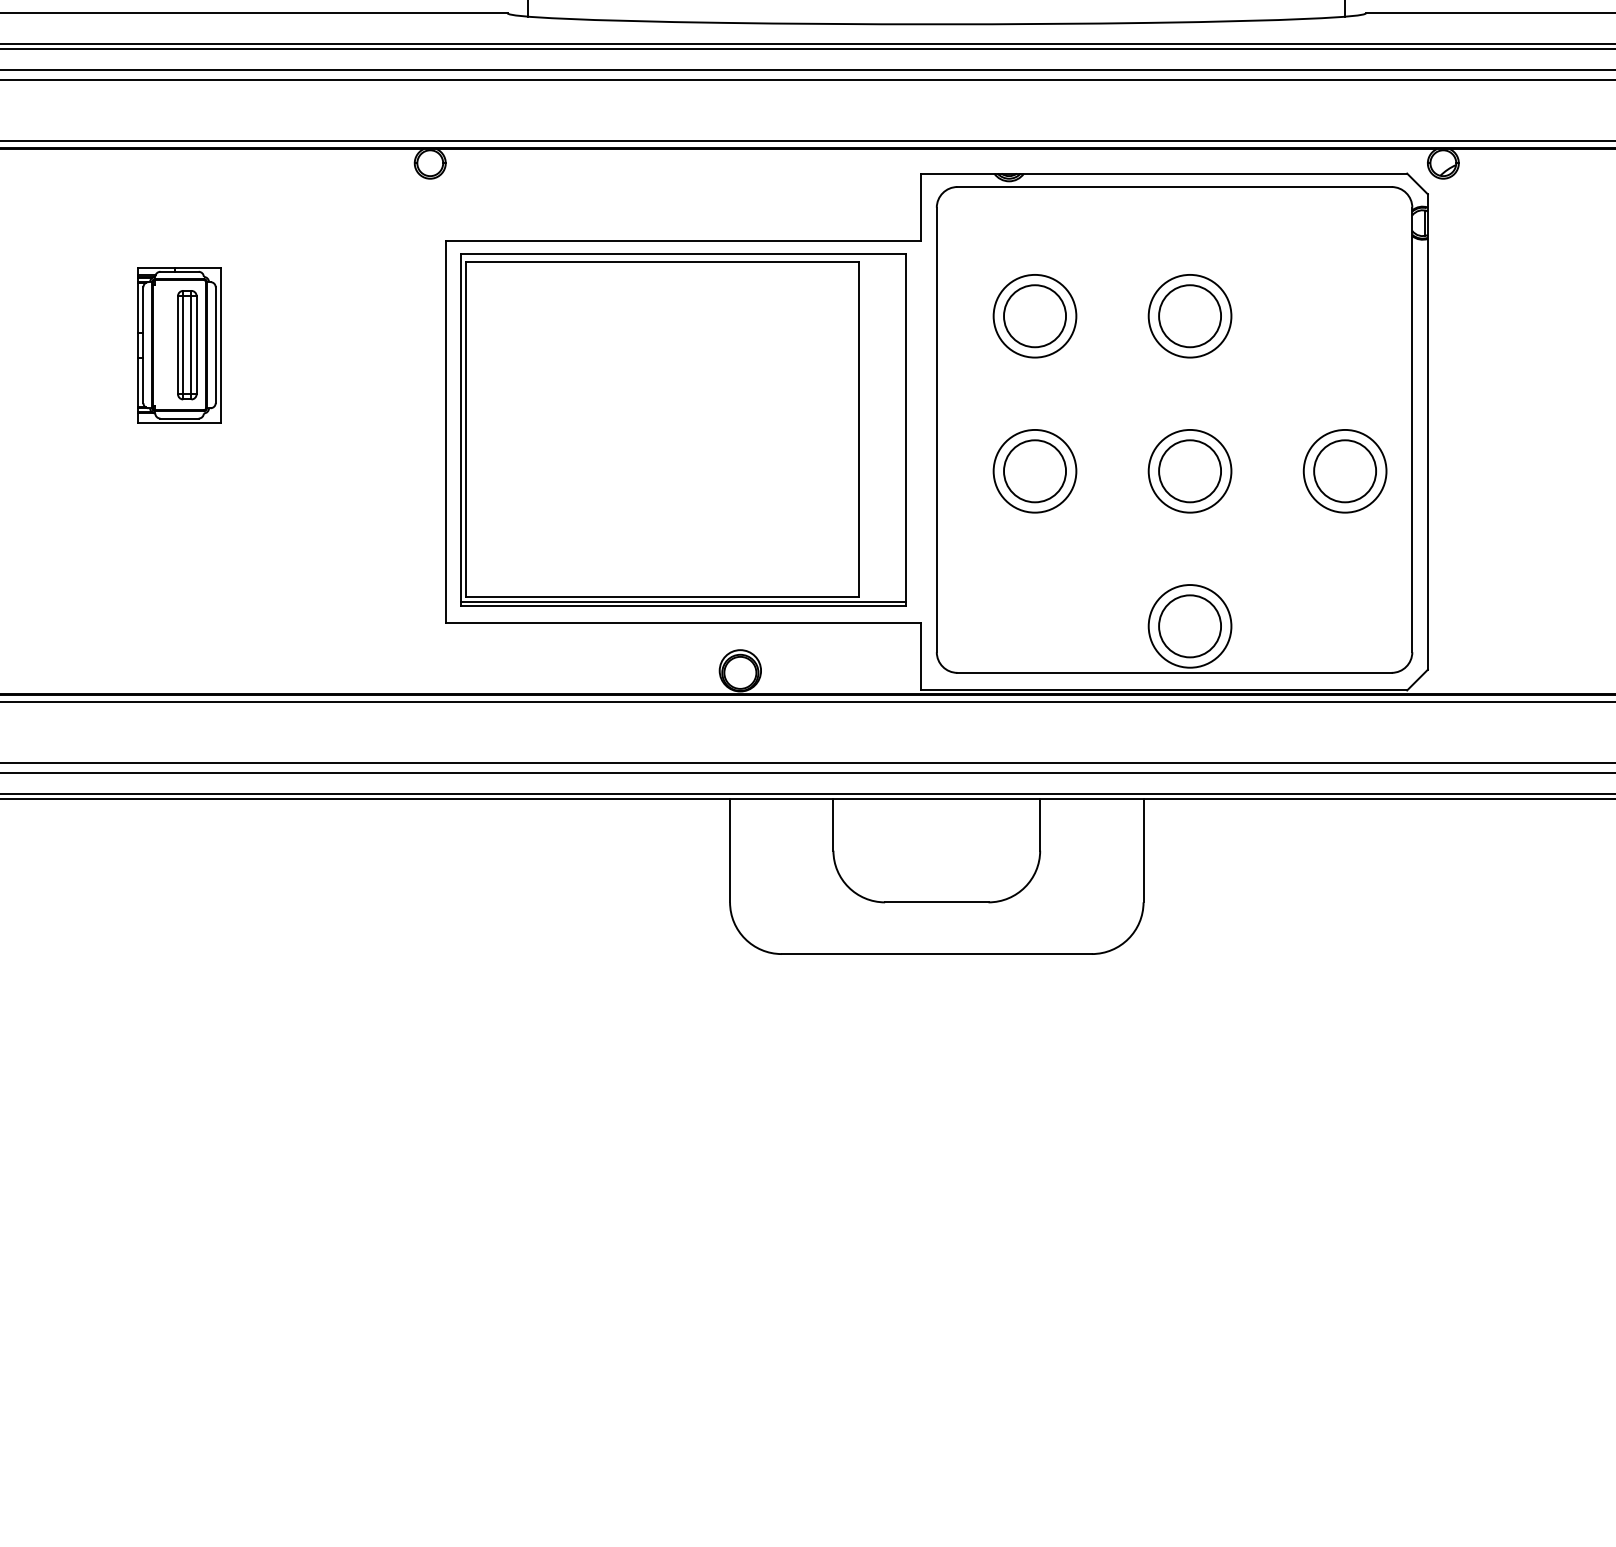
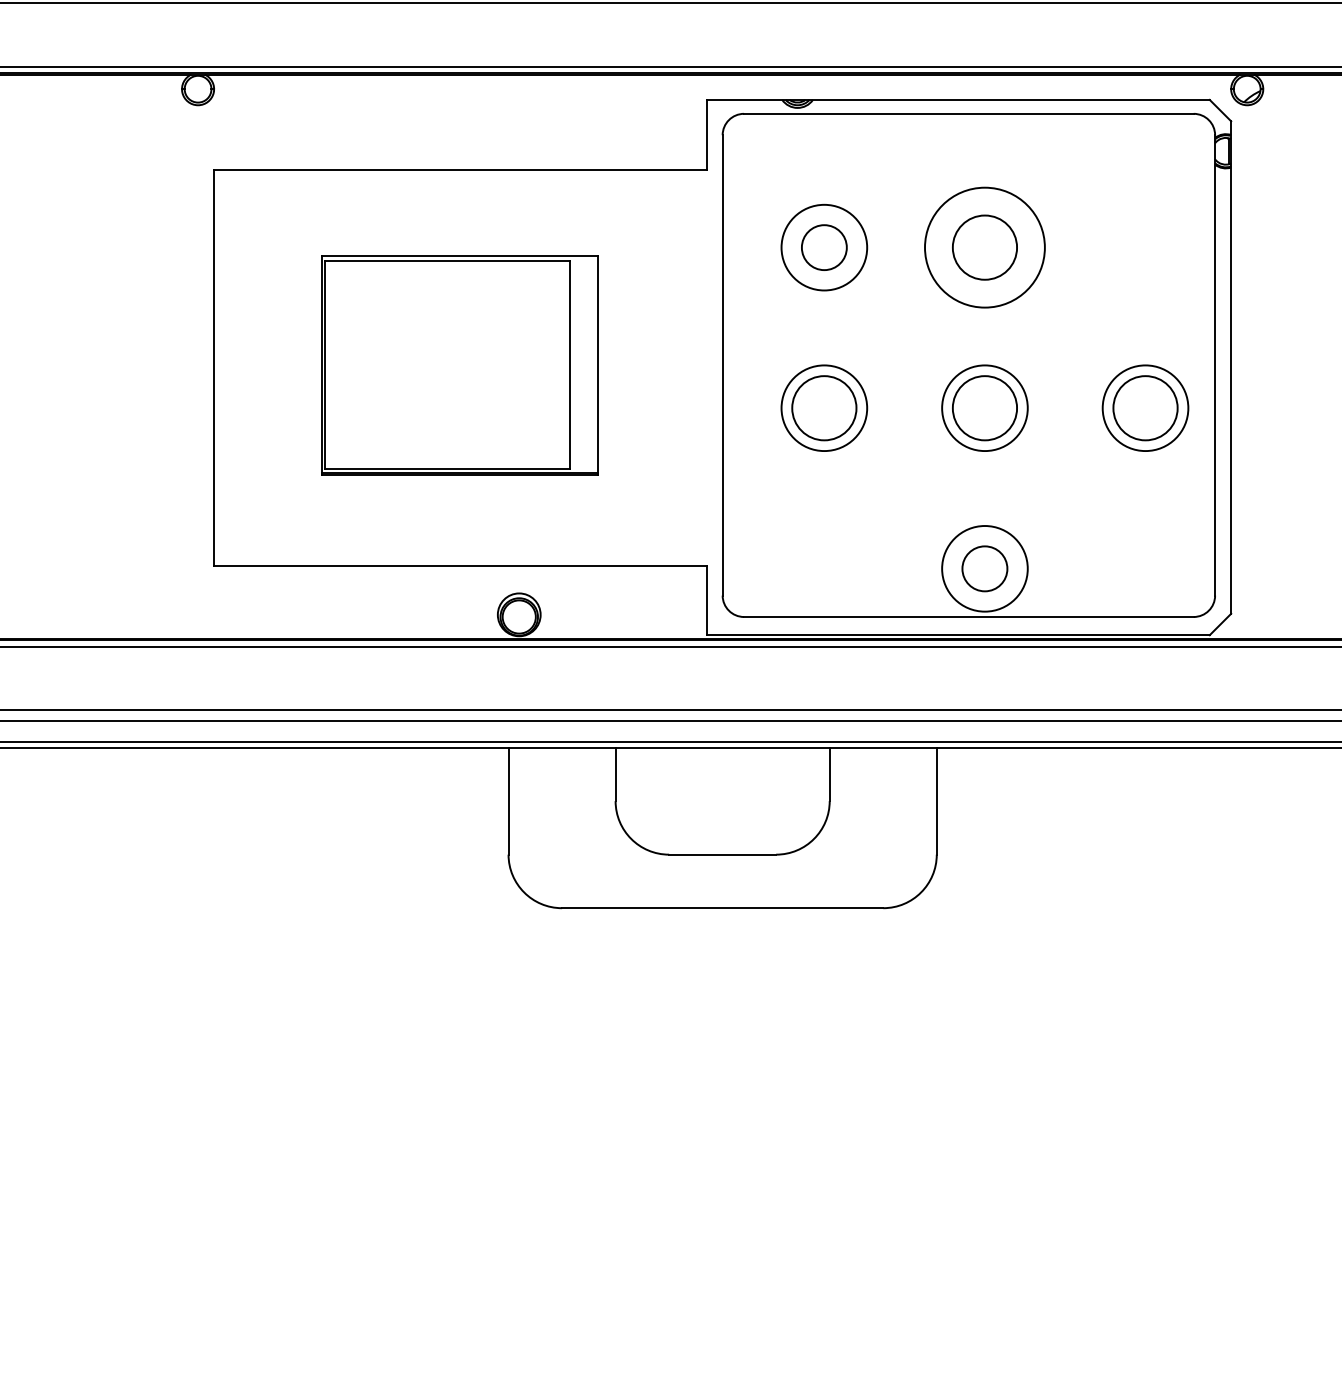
circle: (1189, 315) -> (984, 246), size x1.4
circle: (1035, 316) -> (824, 247), size x0.7
part: (683, 429) -> (460, 364), size x0.6
circle: (1189, 626) -> (984, 568), size x0.7

